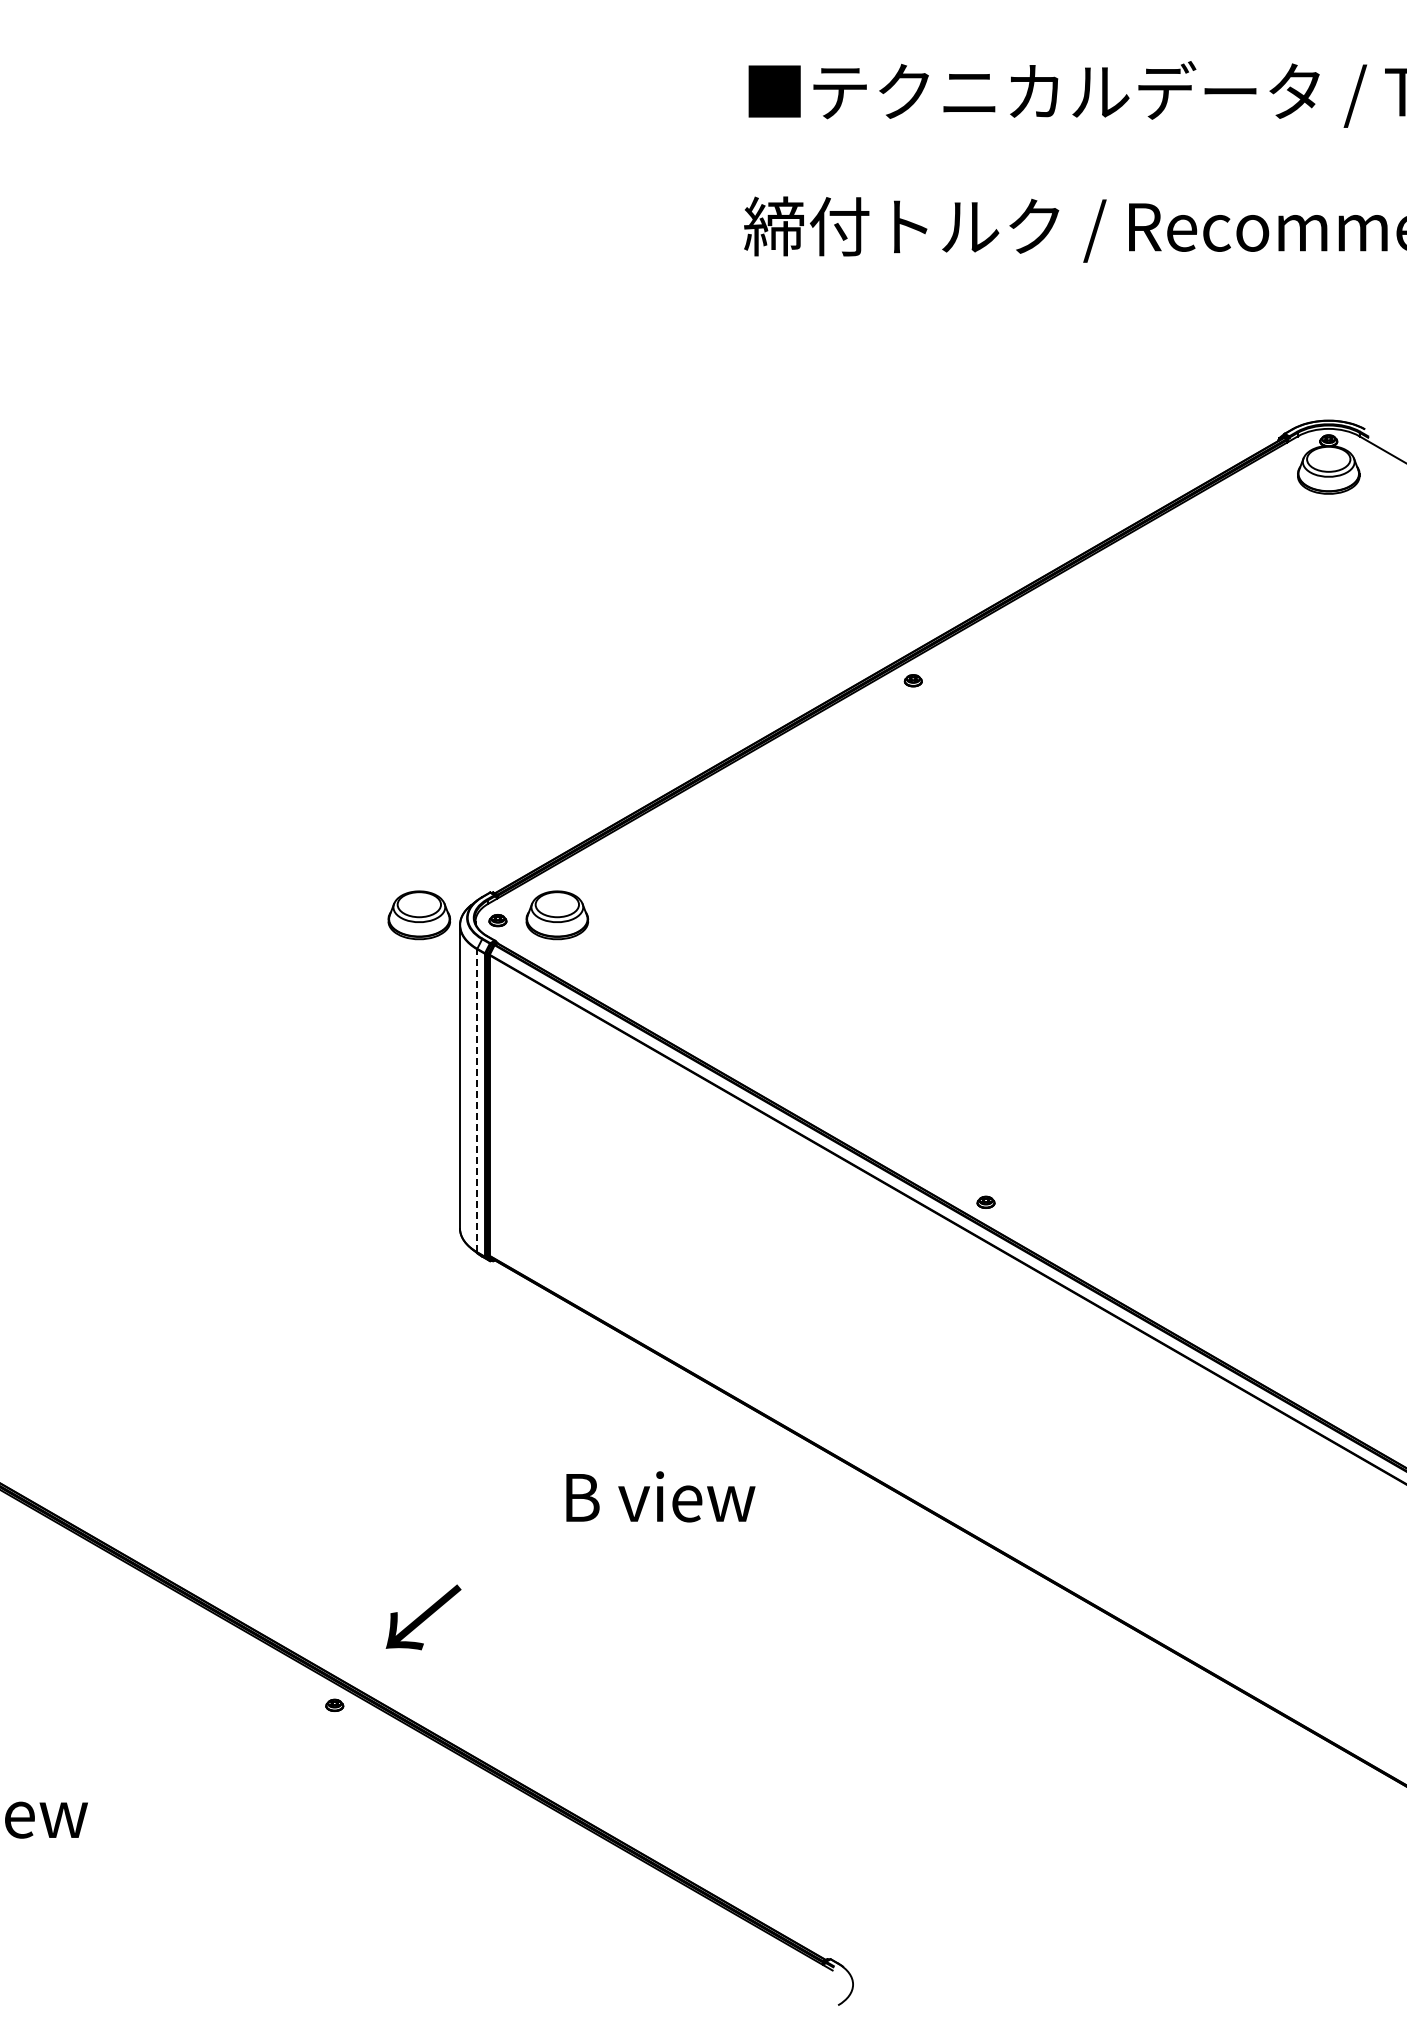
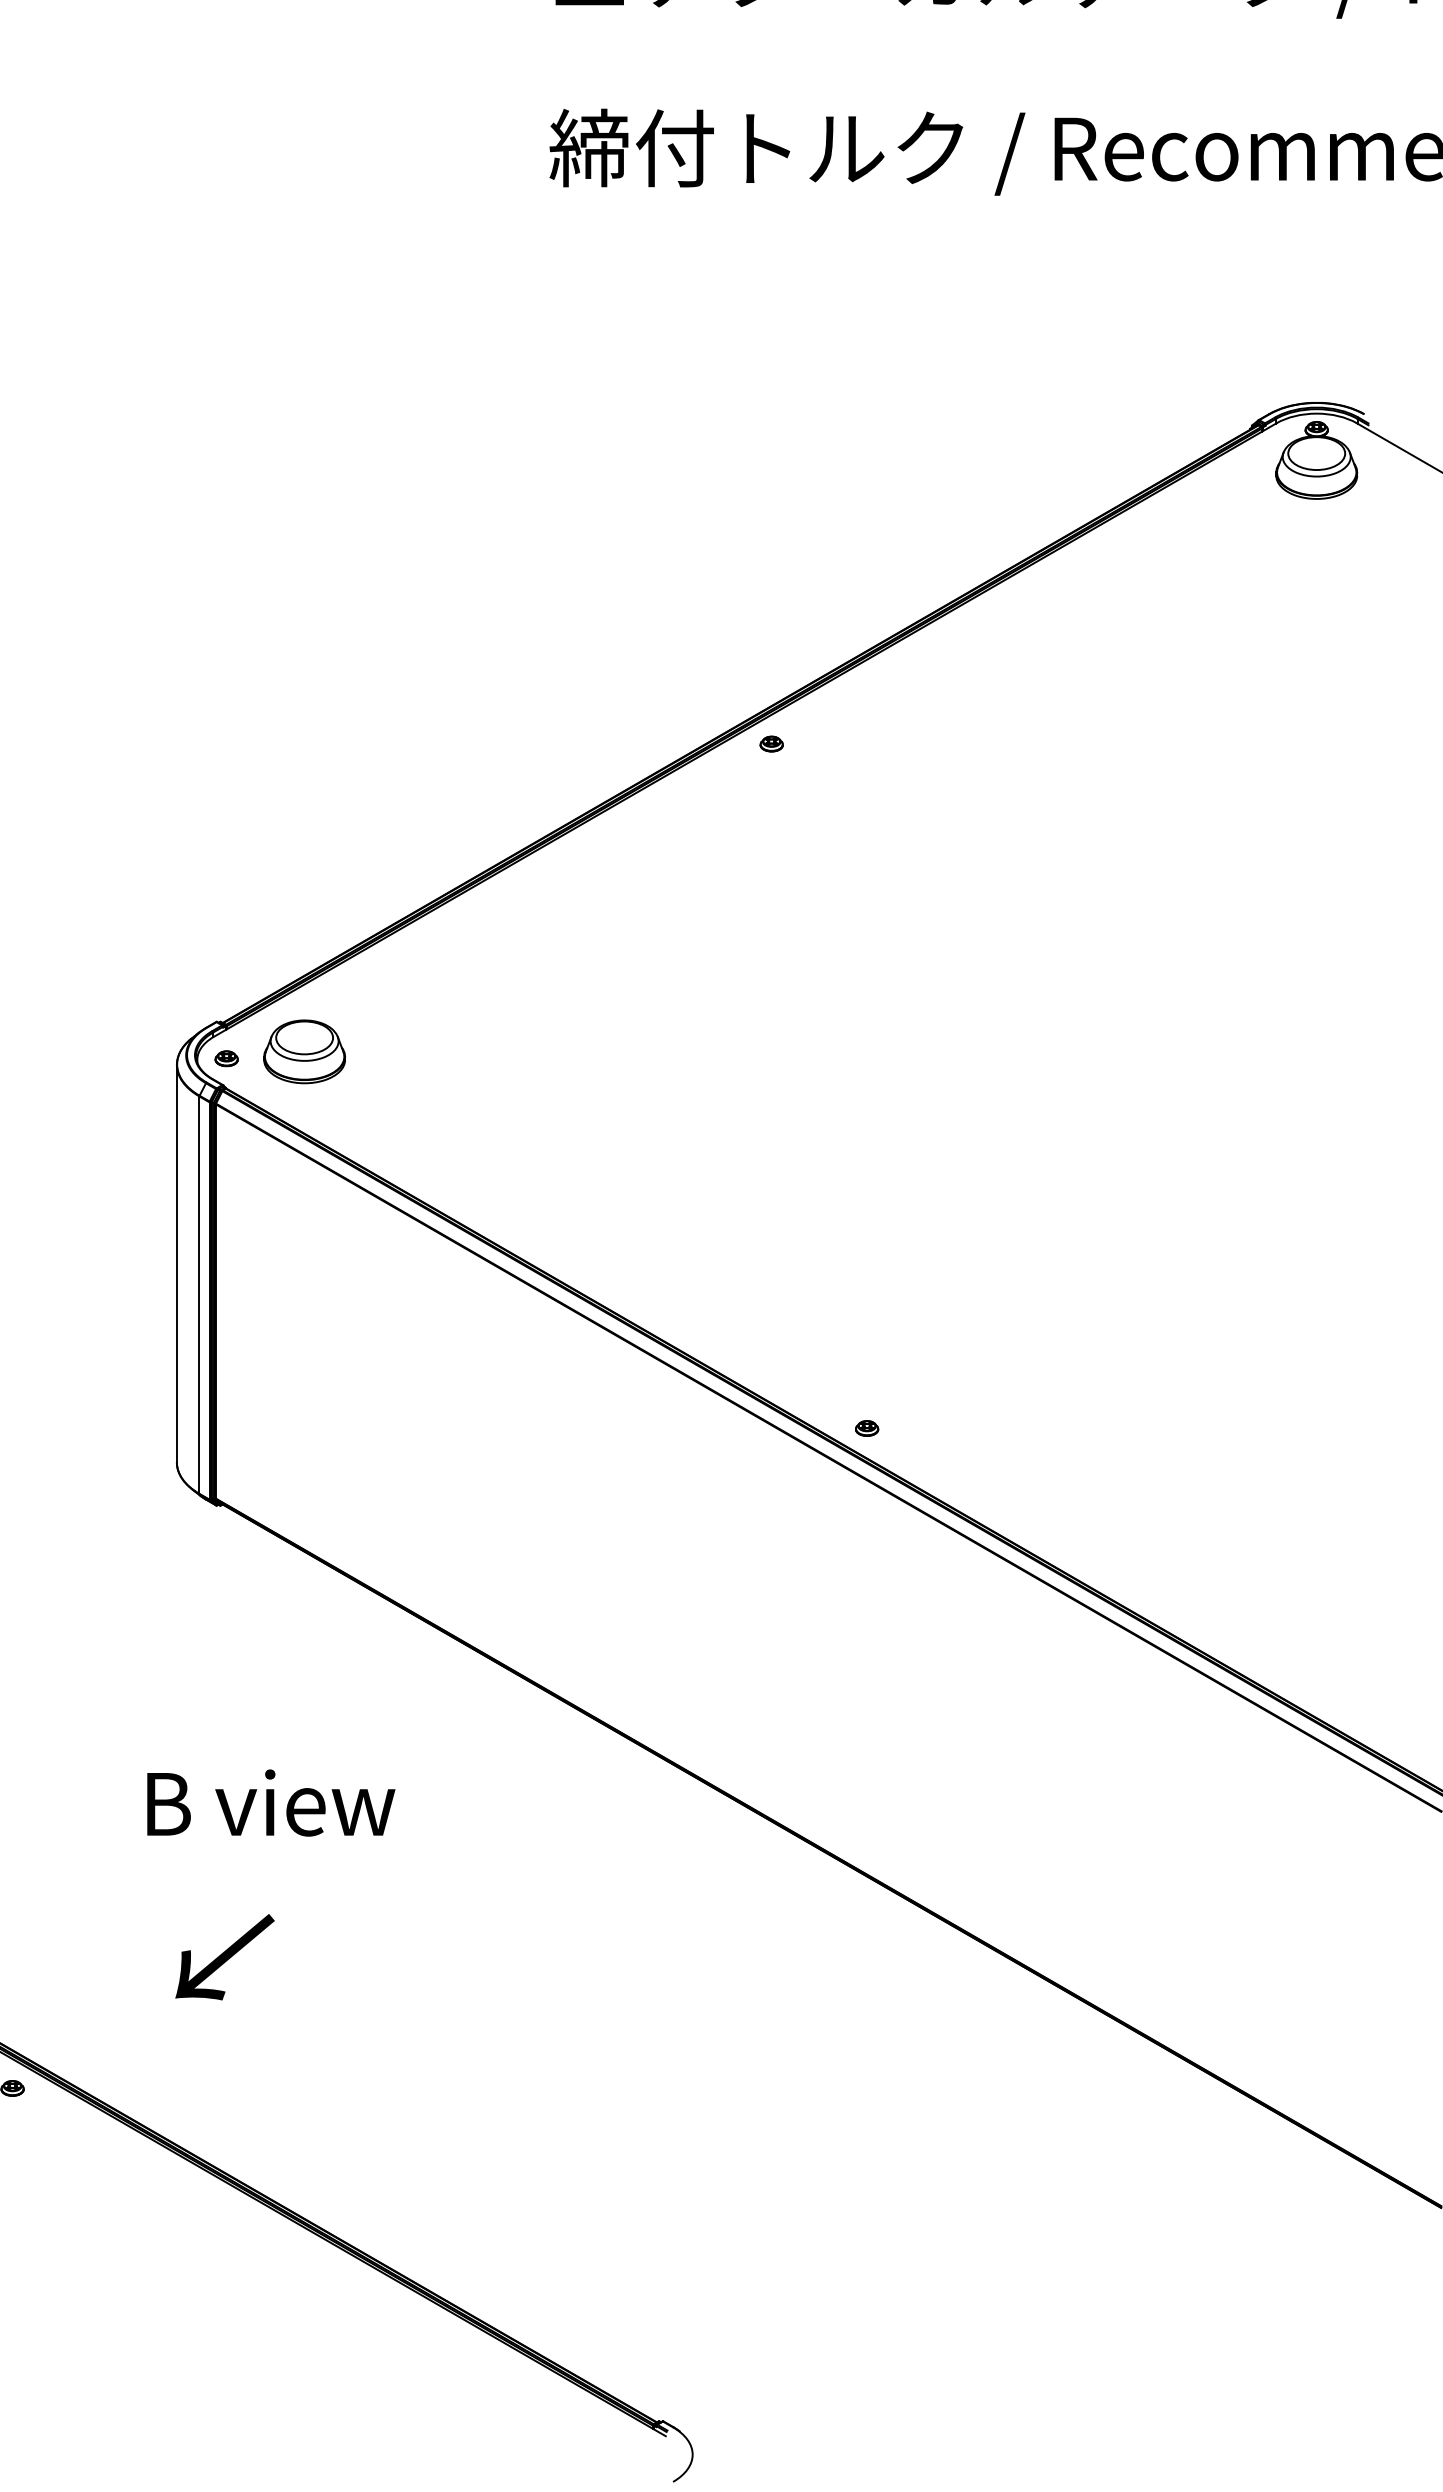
part: (419, 915) -> (123, 1052), removed
line: (477, 1100) -> (199, 1294), dashed -> solid
text: (660, 1496) -> (270, 1802), moved
text: (423, 1617) -> (224, 1957), moved

